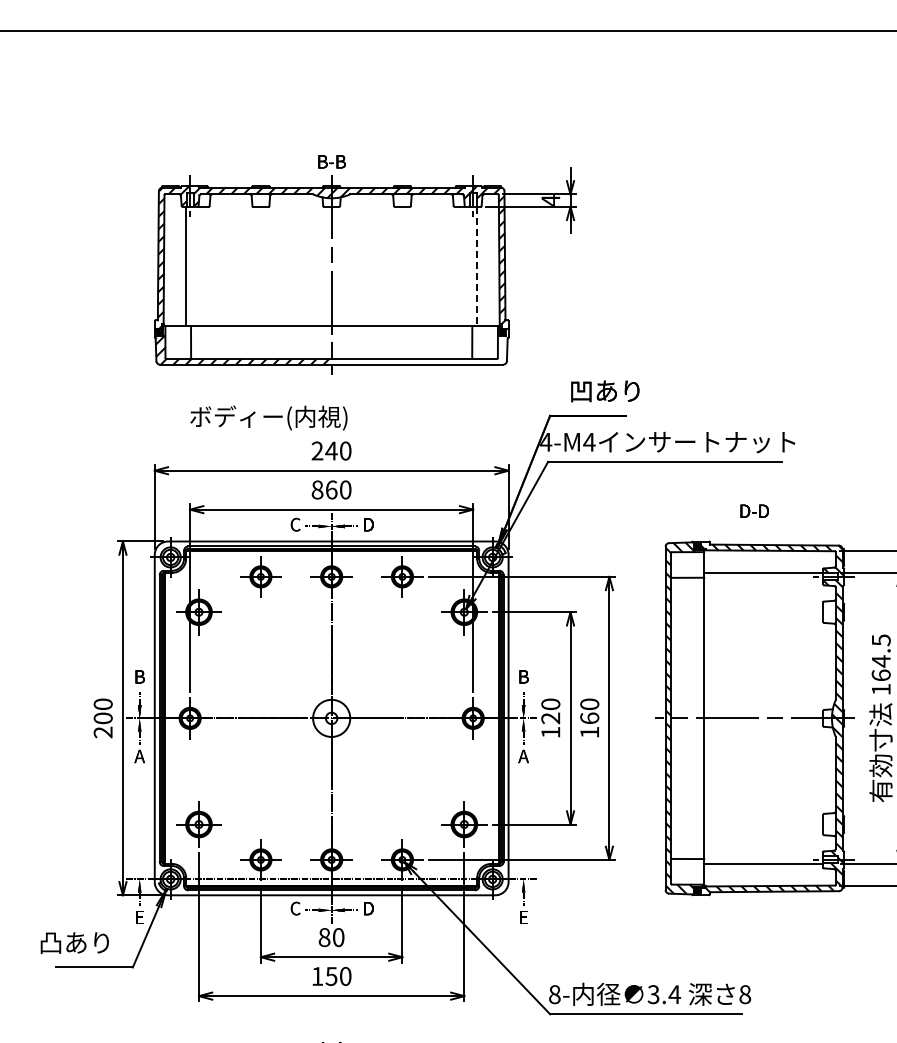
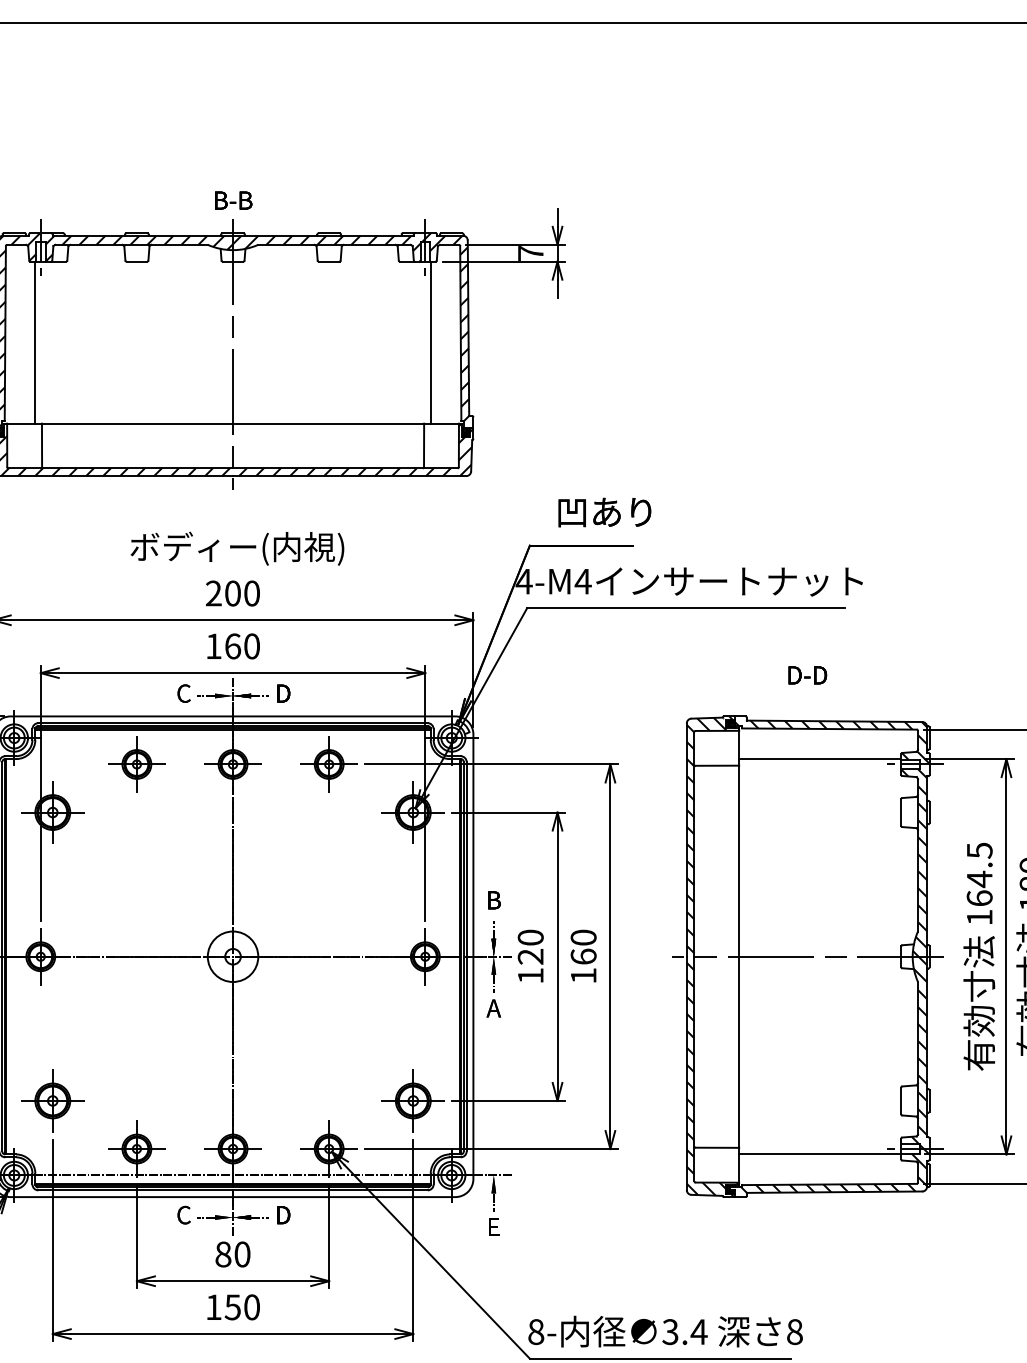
text: (550, 200) -> (530, 253), 4 -> 7
line: (477, 266) -> (431, 342), dashed -> solid
hatch: (422, 345) -> (356, 450), added
text: (268, 417) -> (236, 547), moved
text: (331, 450) -> (232, 592), 240 -> 200
text: (317, 489) -> (213, 645), 860 -> 160

